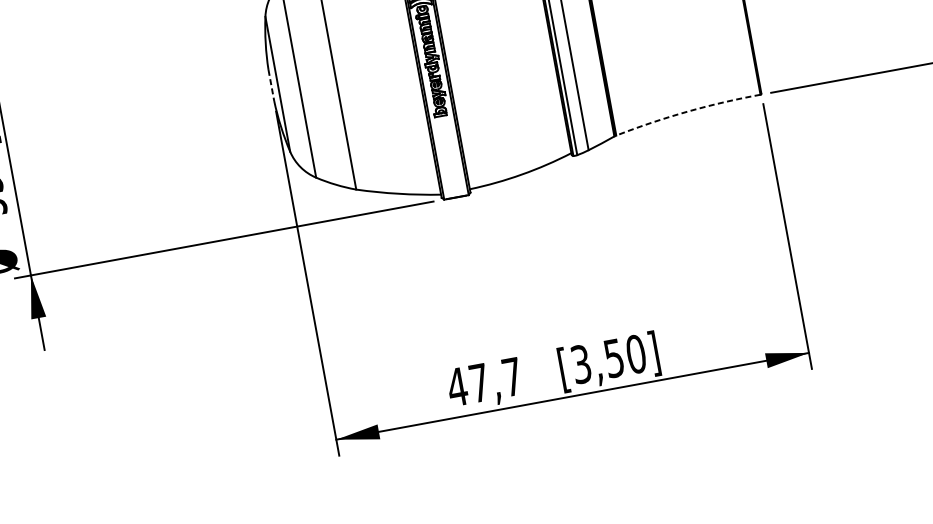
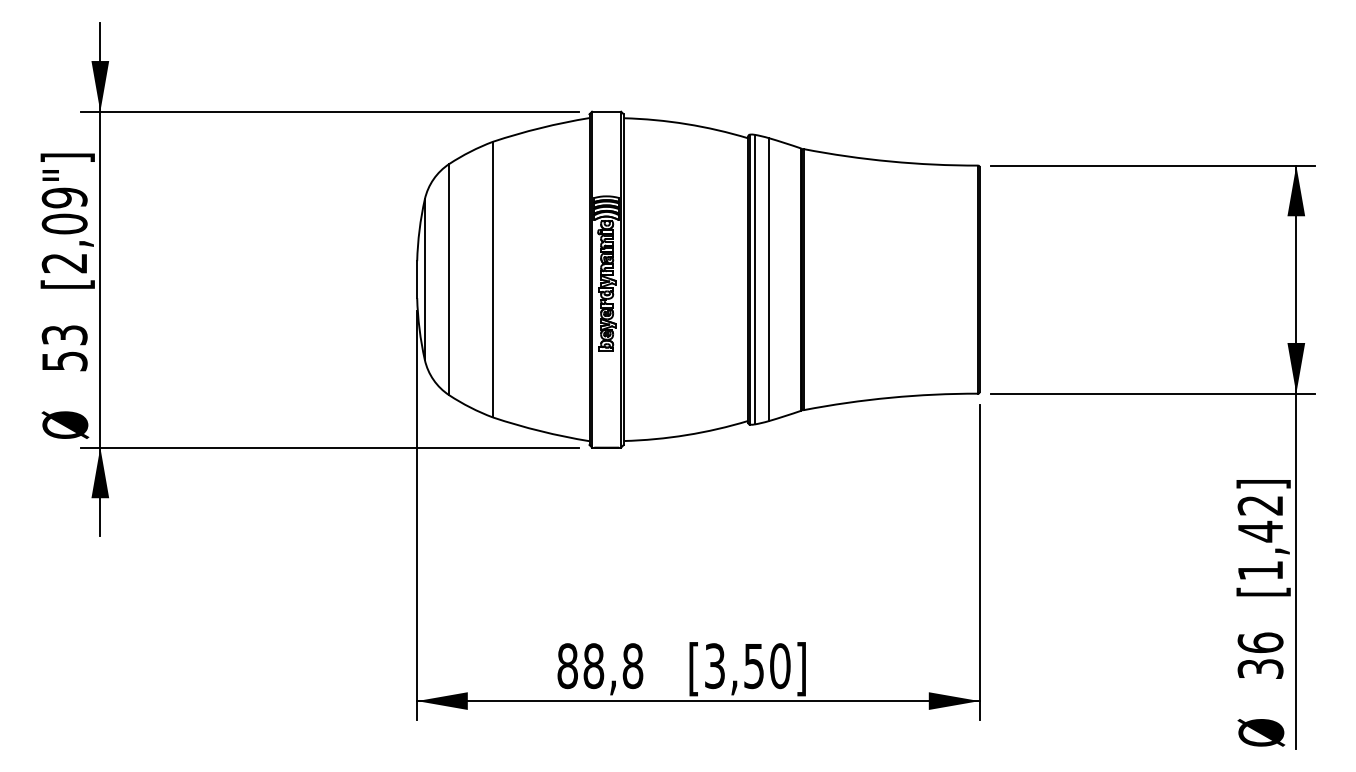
line: (271, 86) -> (417, 280), dashed -> solid
arc: (687, 111) -> (890, 397), dashed -> solid
text: (484, 382) -> (599, 666), 47,7 -> 88,8

